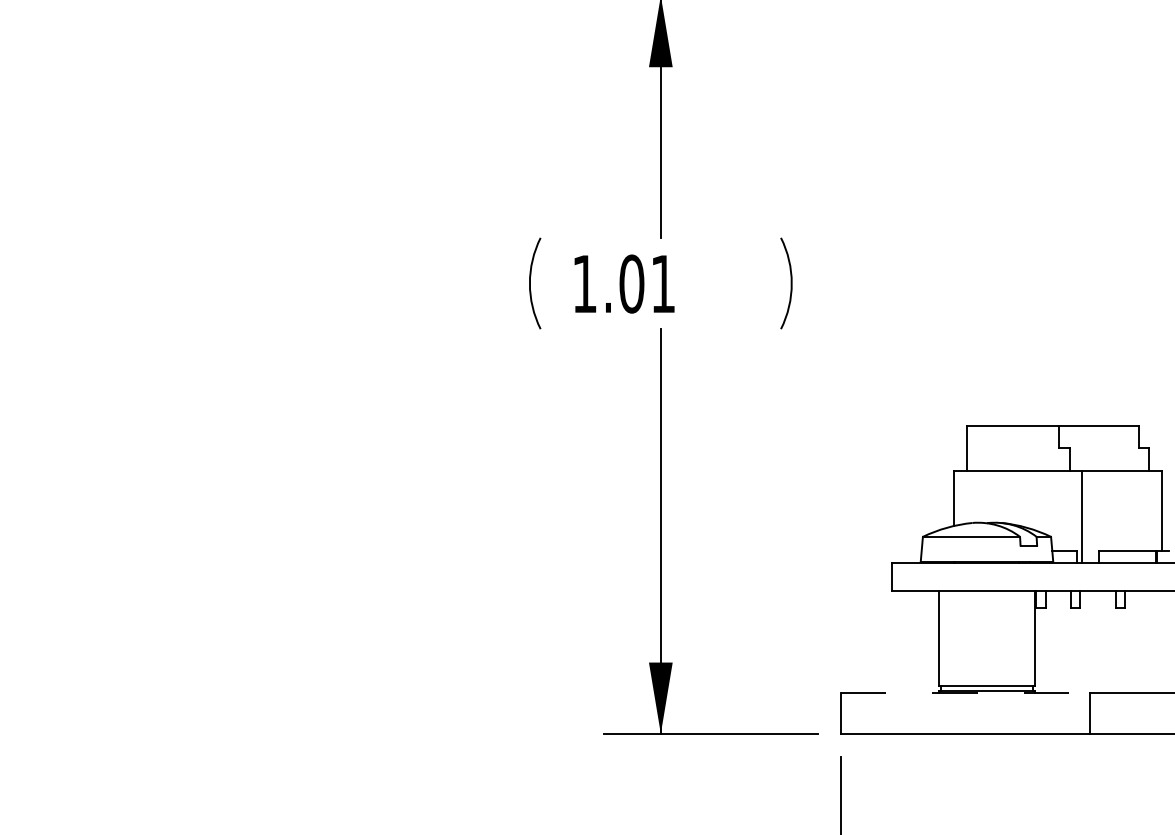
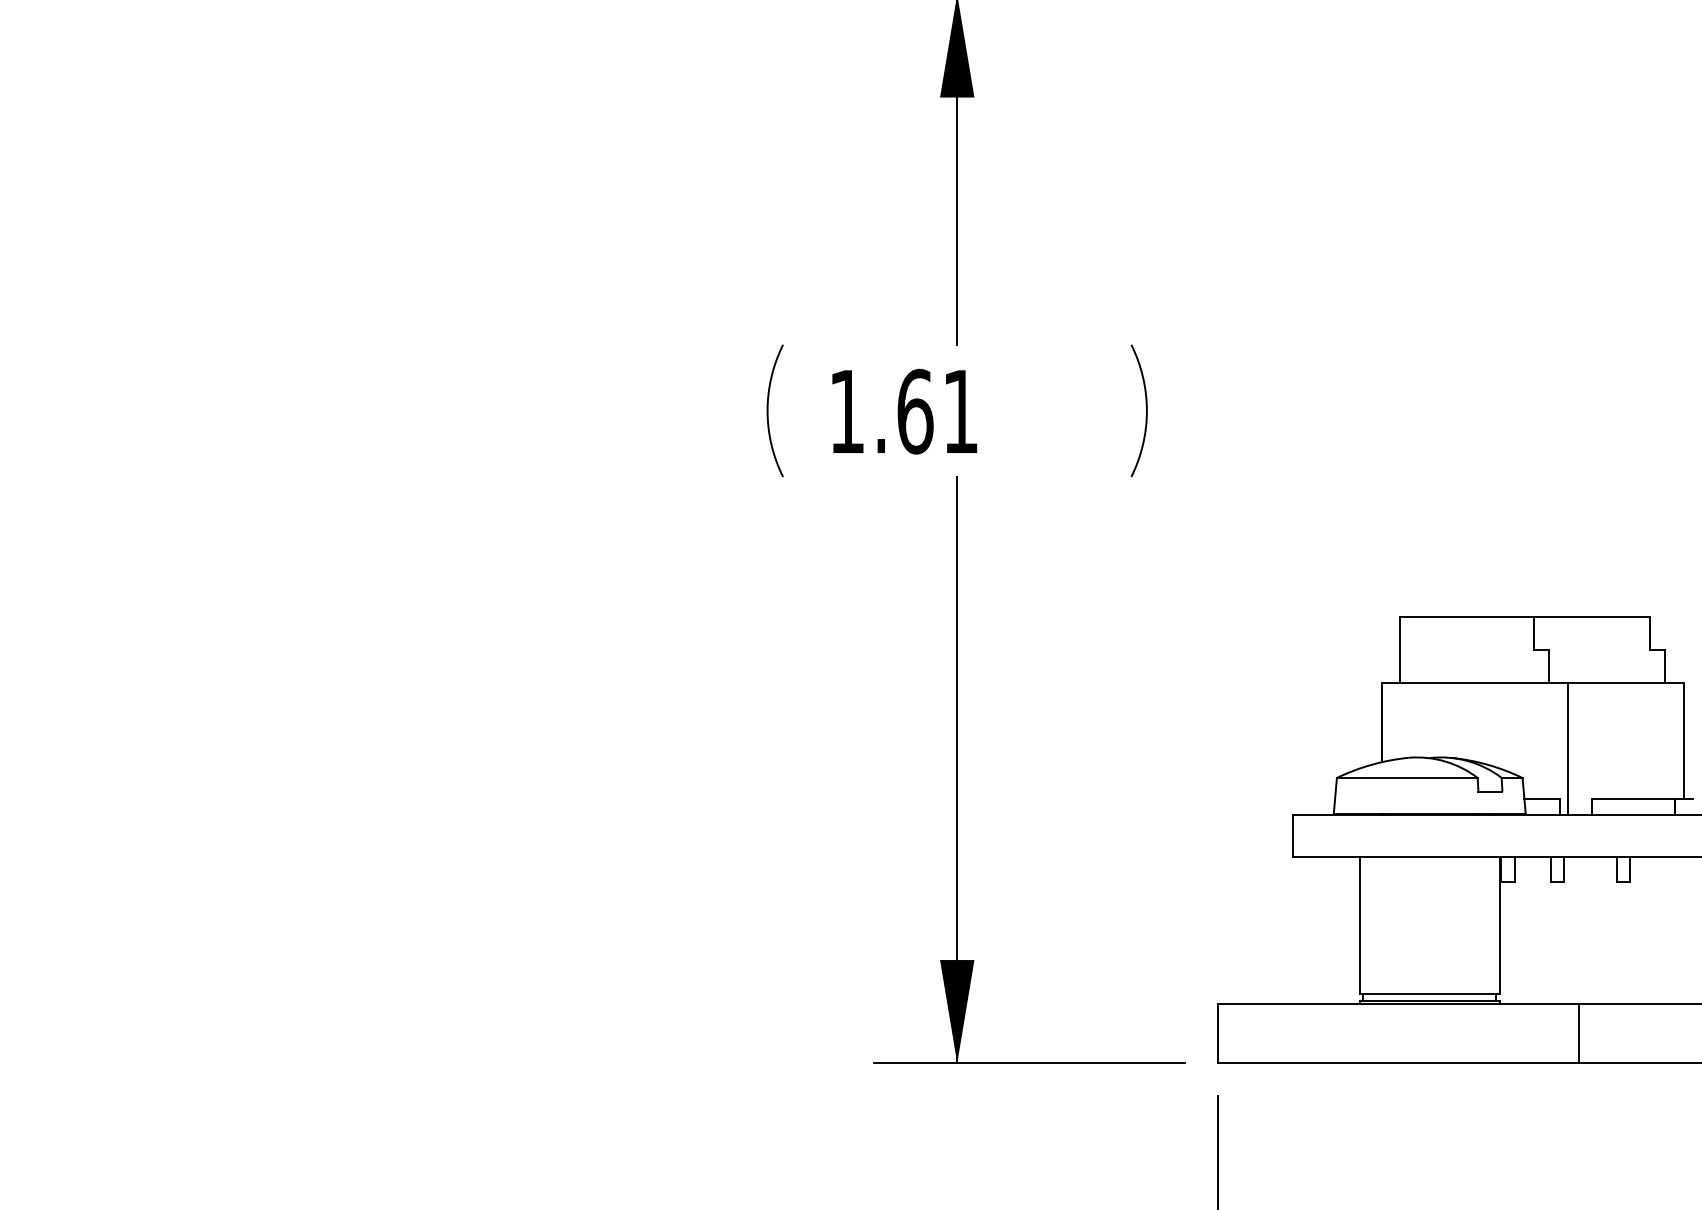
text: (631, 283) -> (914, 410), 1.01 -> 1.61
line: (965, 692) -> (1398, 1003), dashed -> solid

